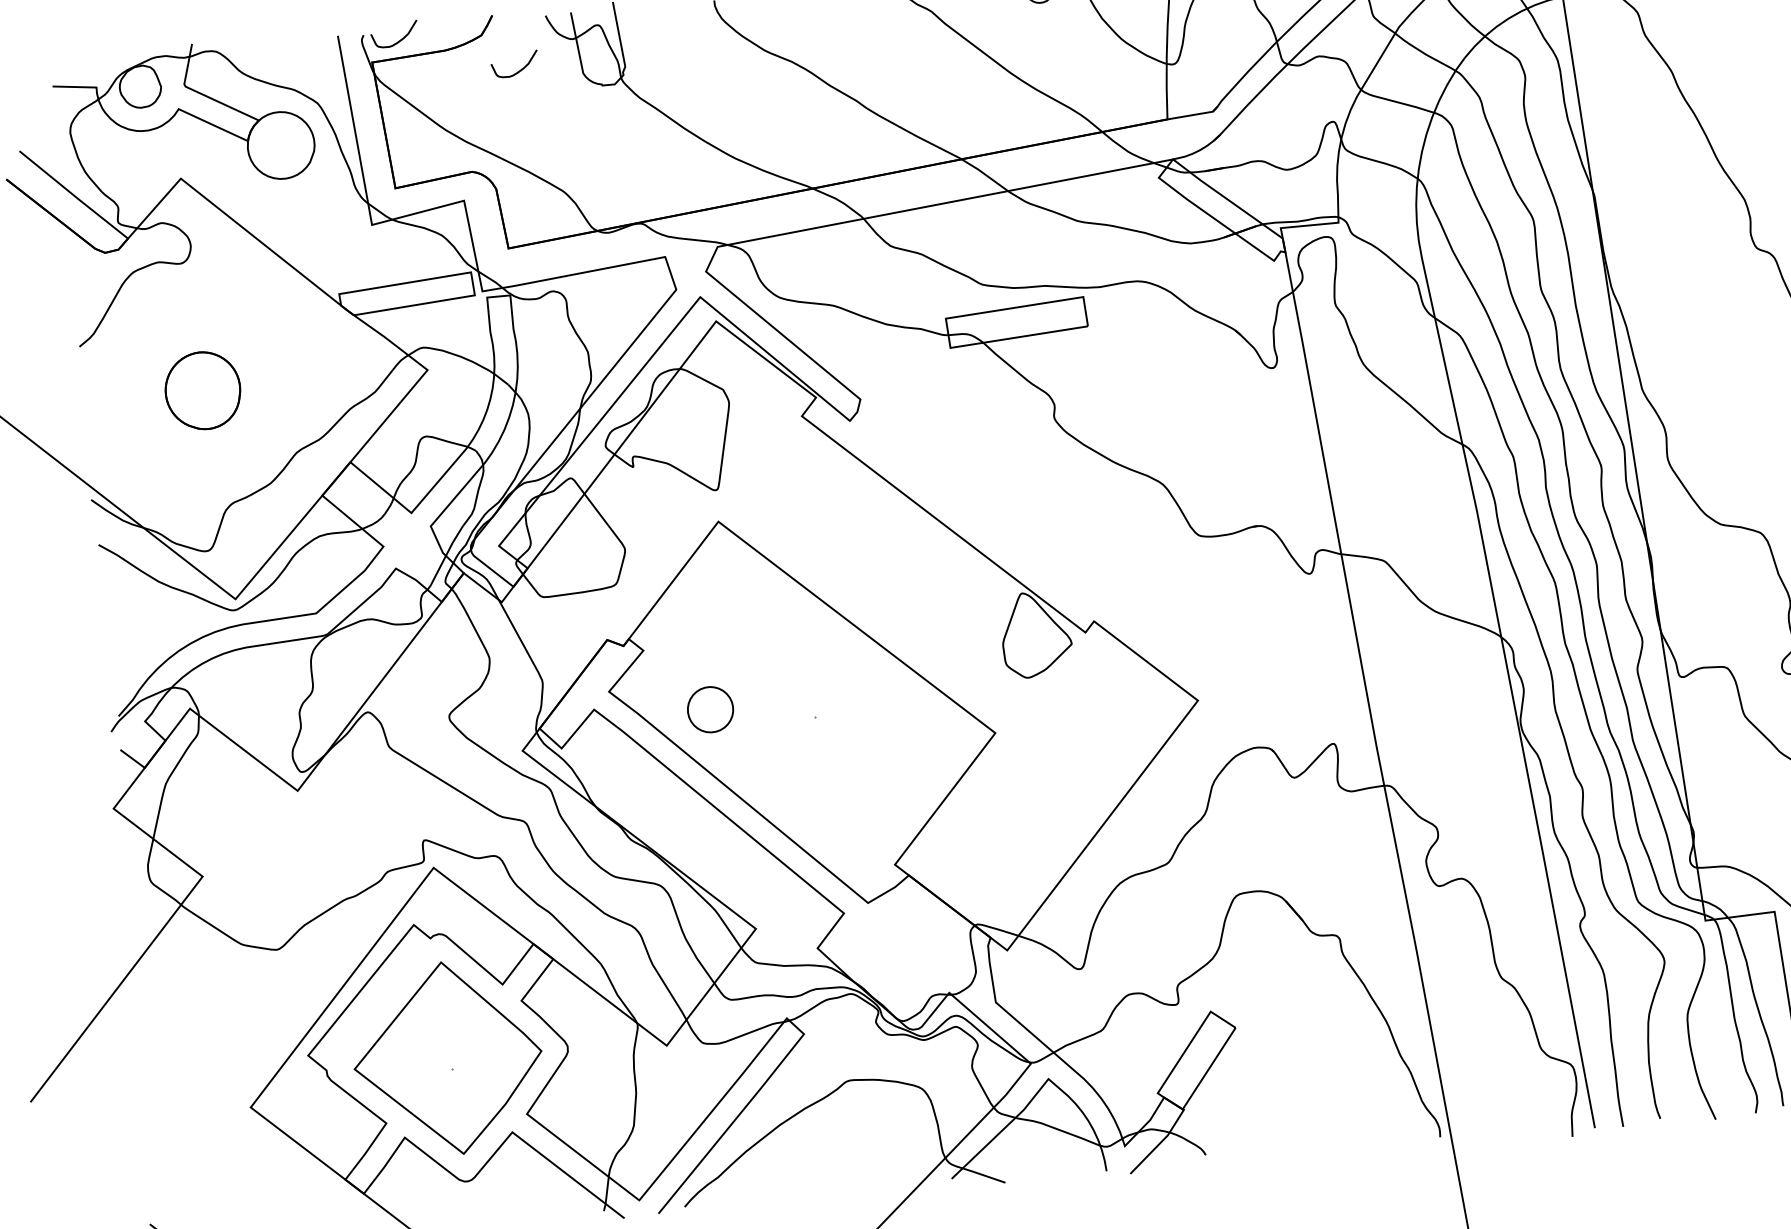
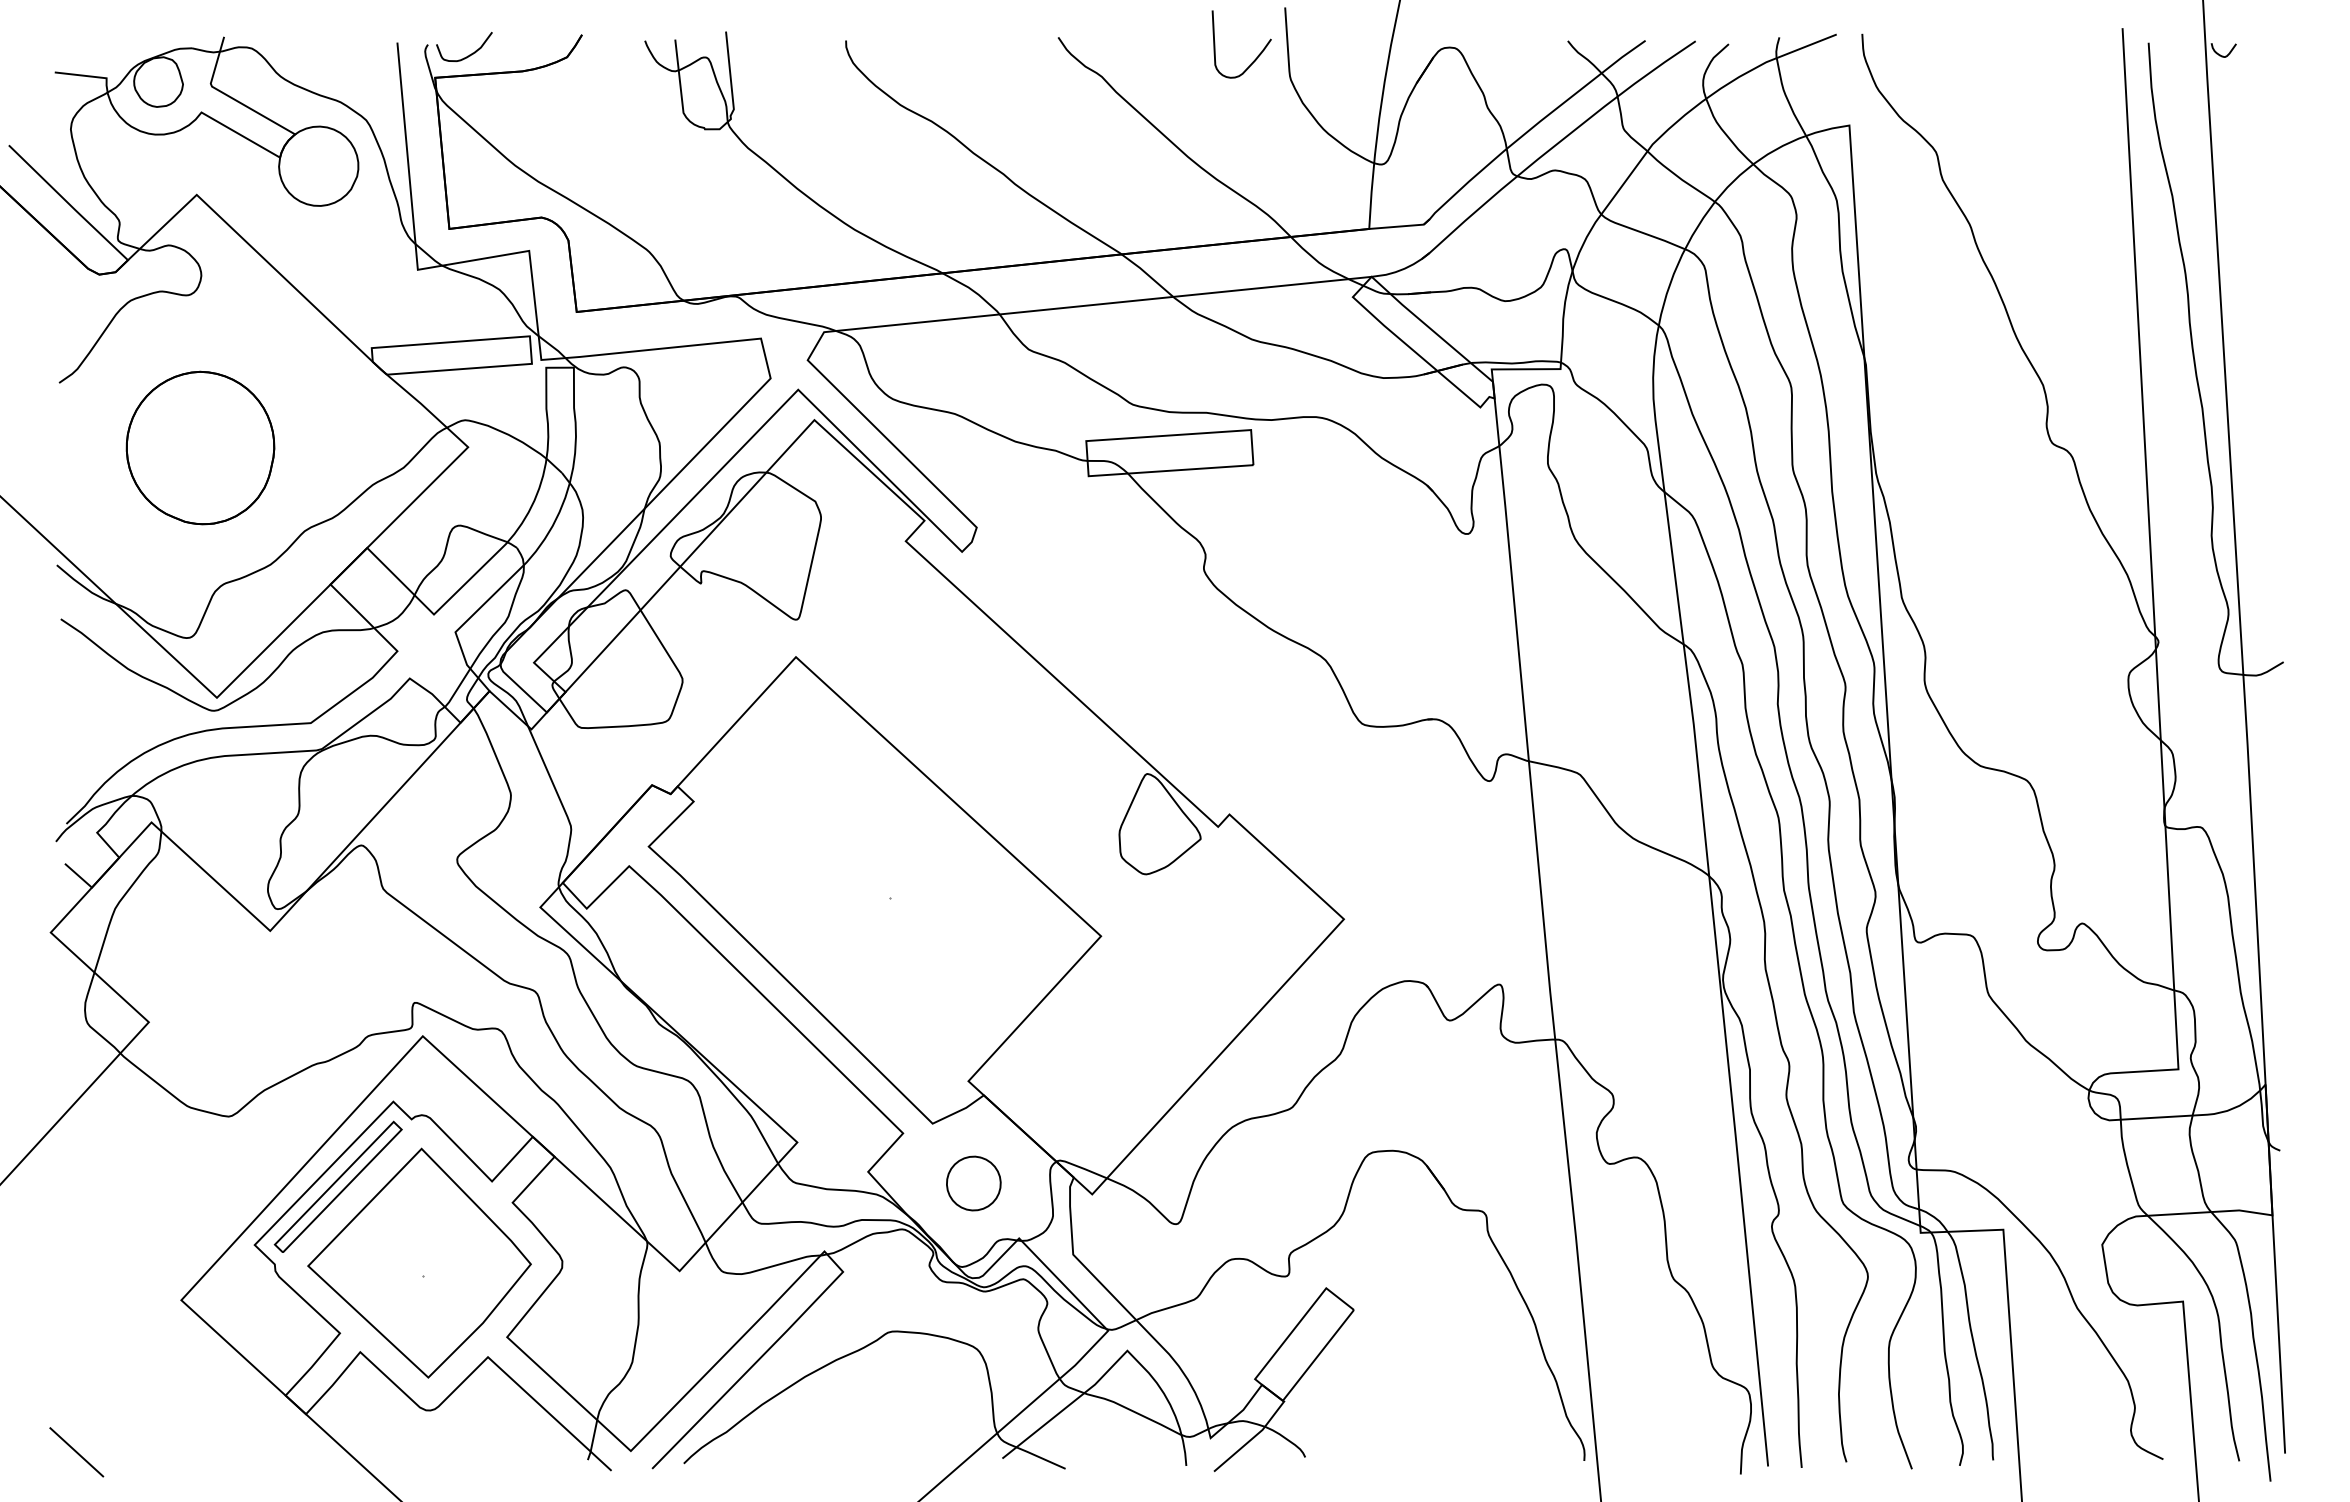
curve: (517, 71) -> (606, 103), removed
part: (202, 390) -> (200, 447), size x1.67
part: (710, 709) -> (973, 1183), moved
part: (373, 1000) -> (337, 1186), added

